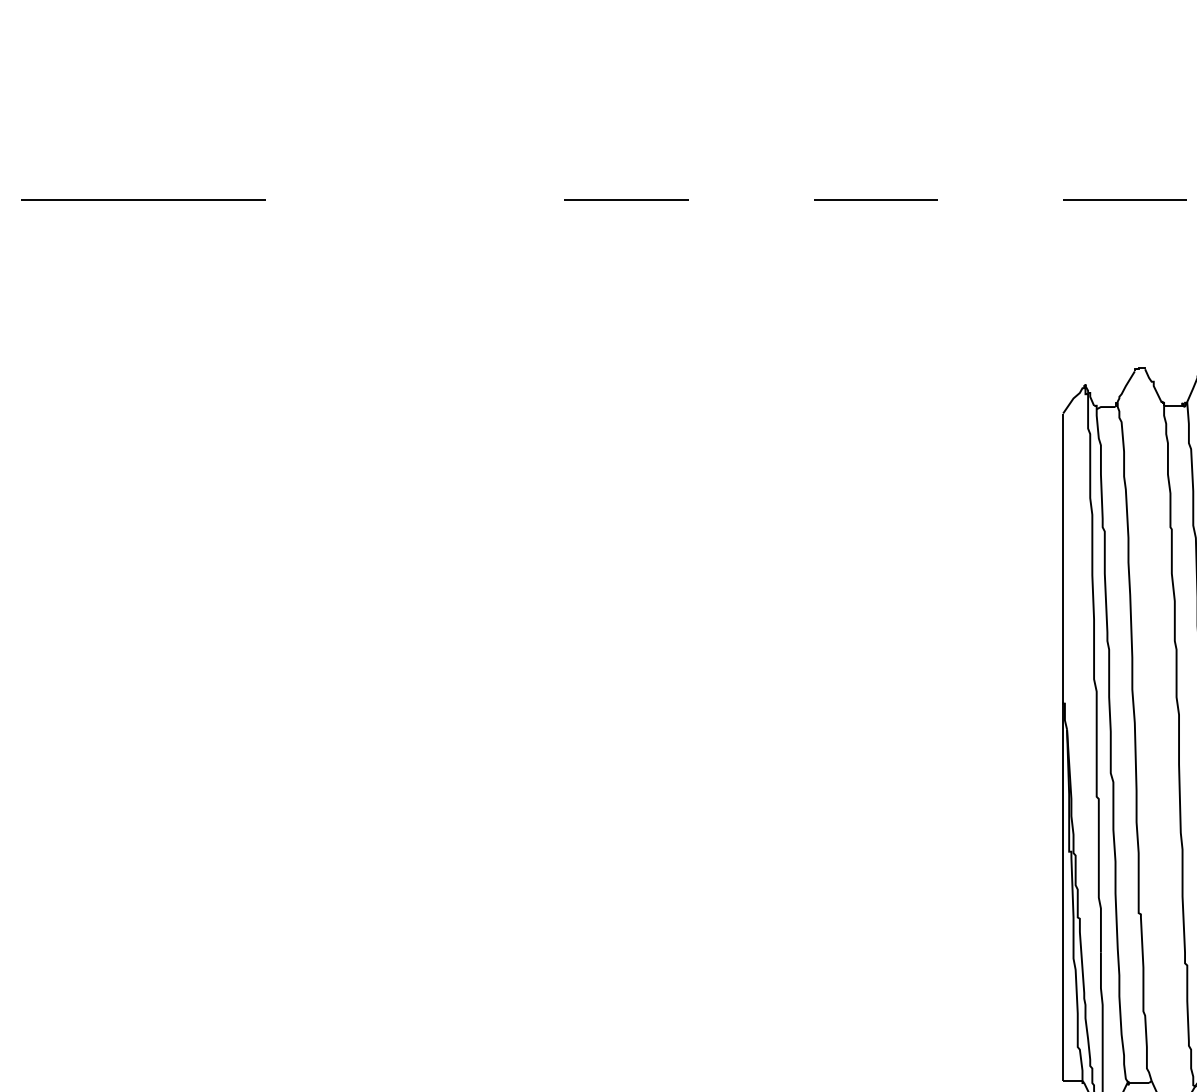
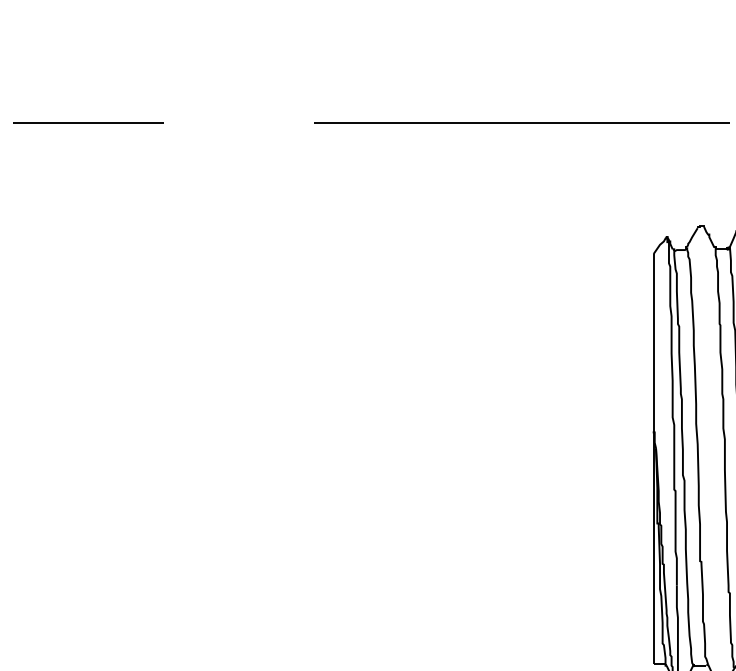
line: (848, 199) -> (521, 122), dashed -> solid

